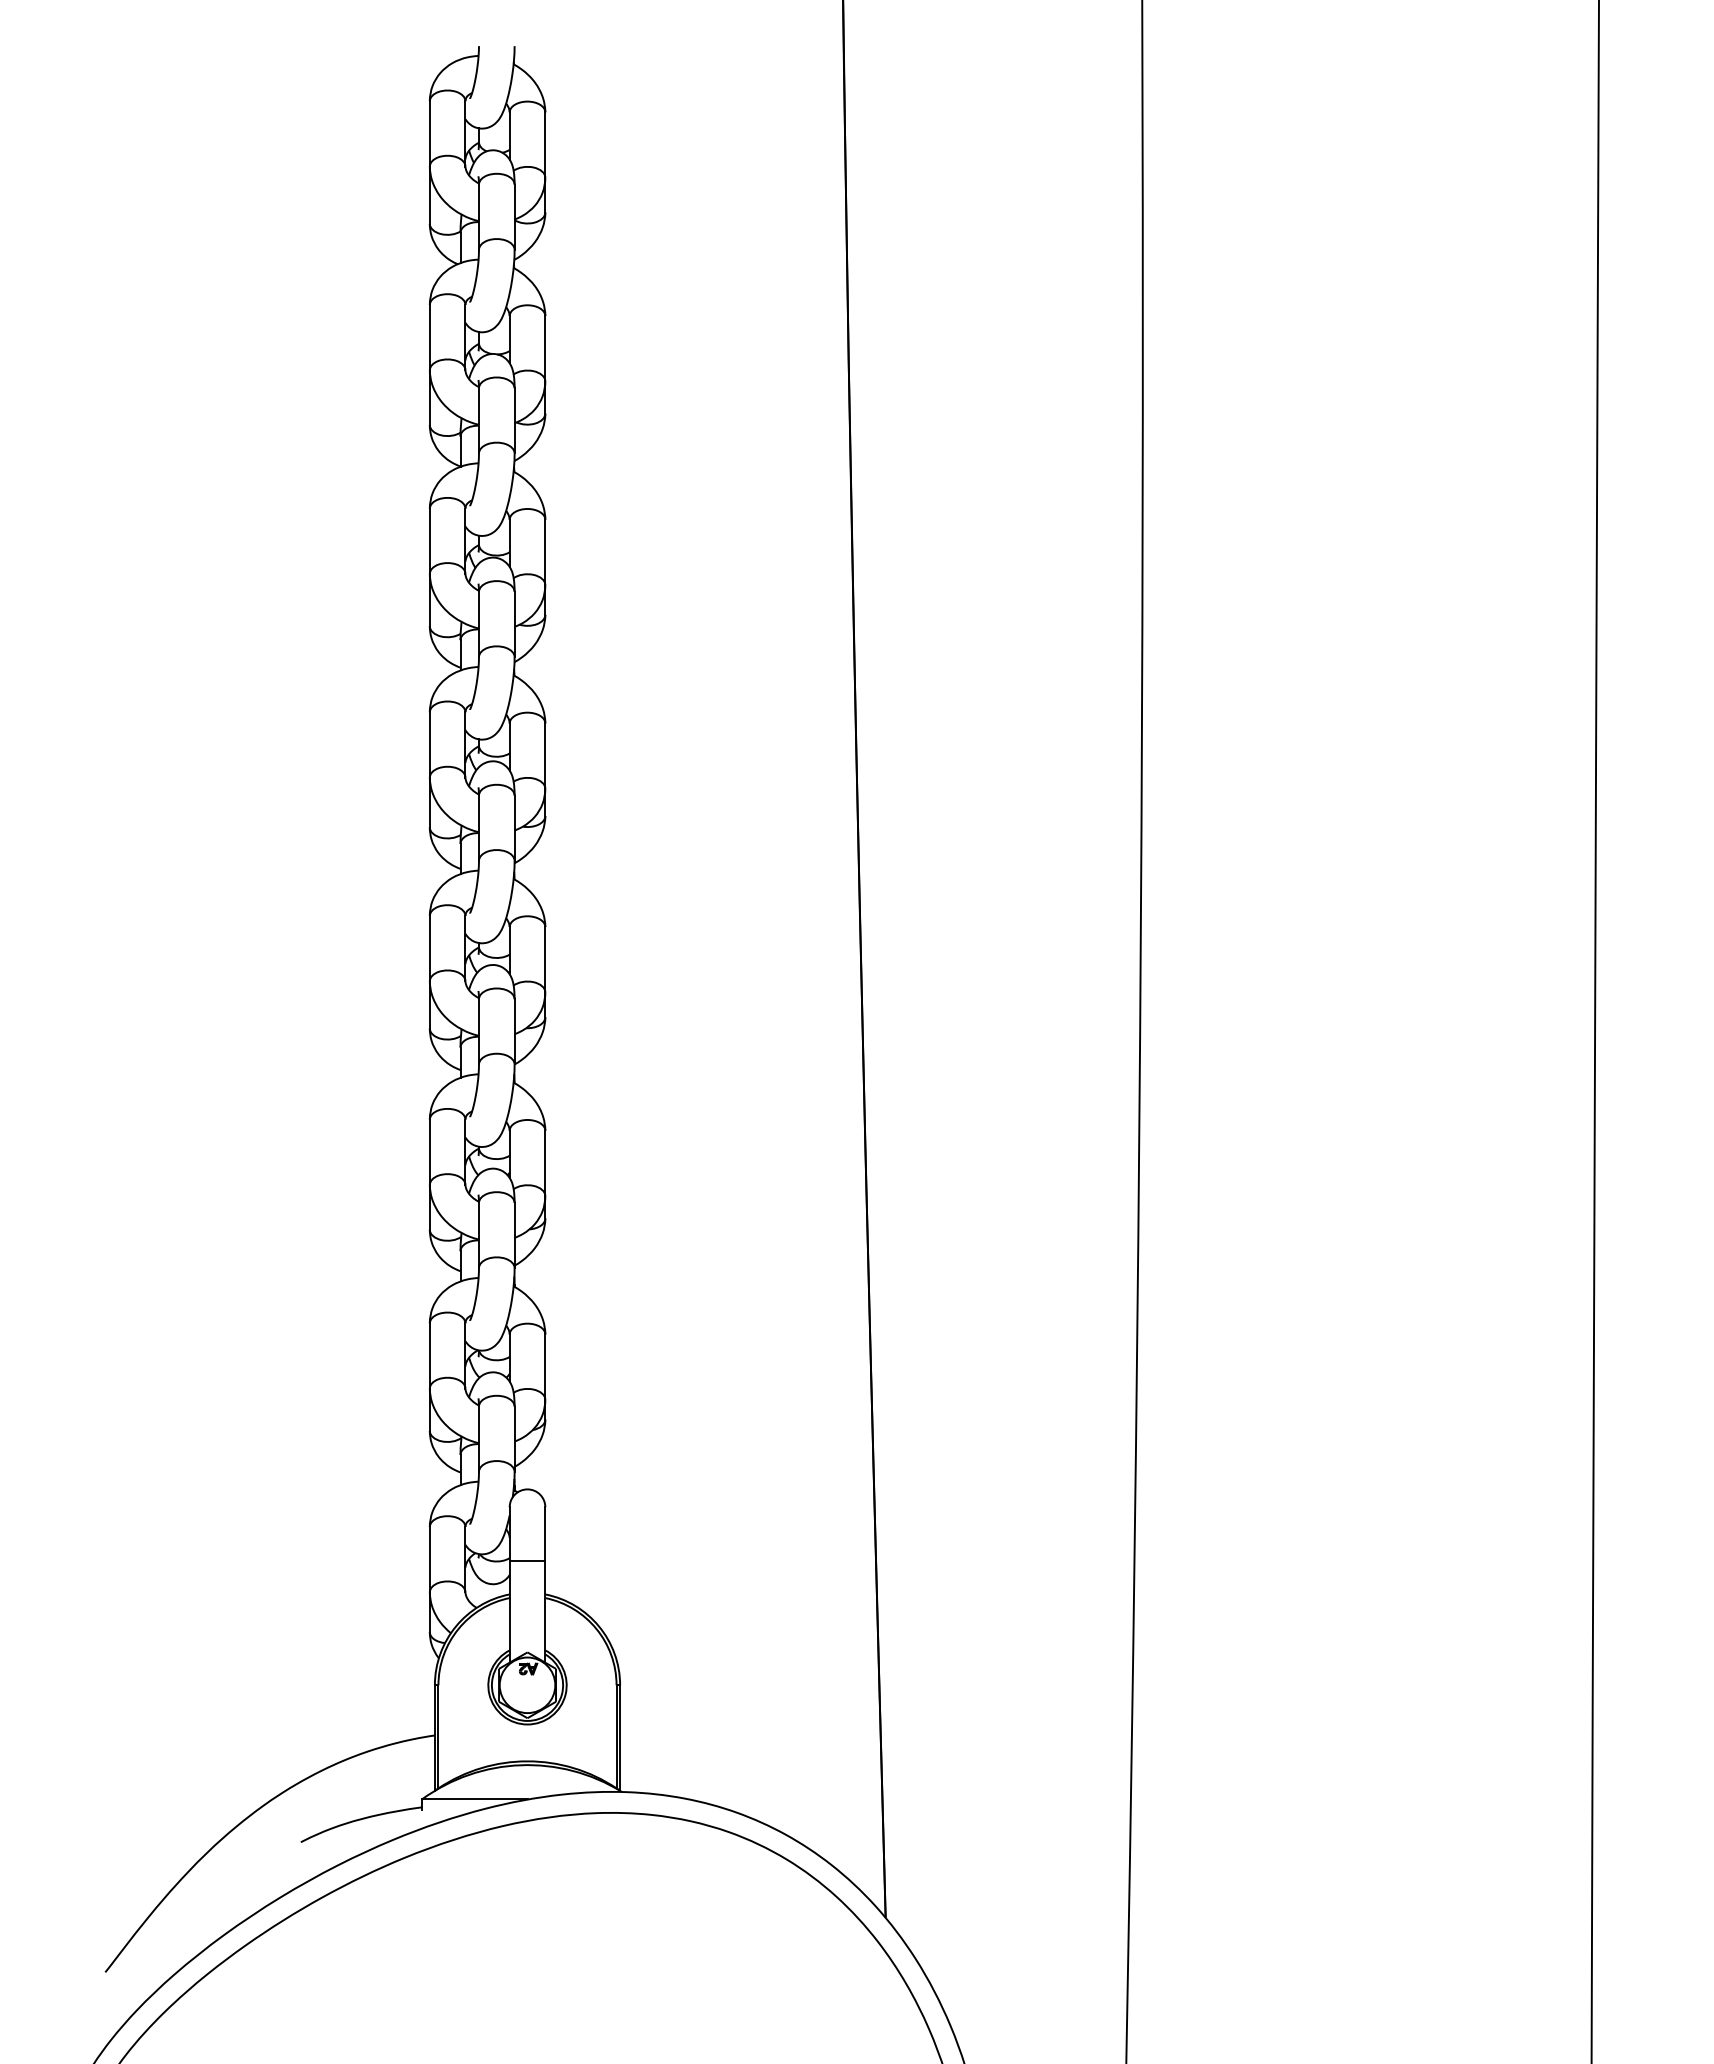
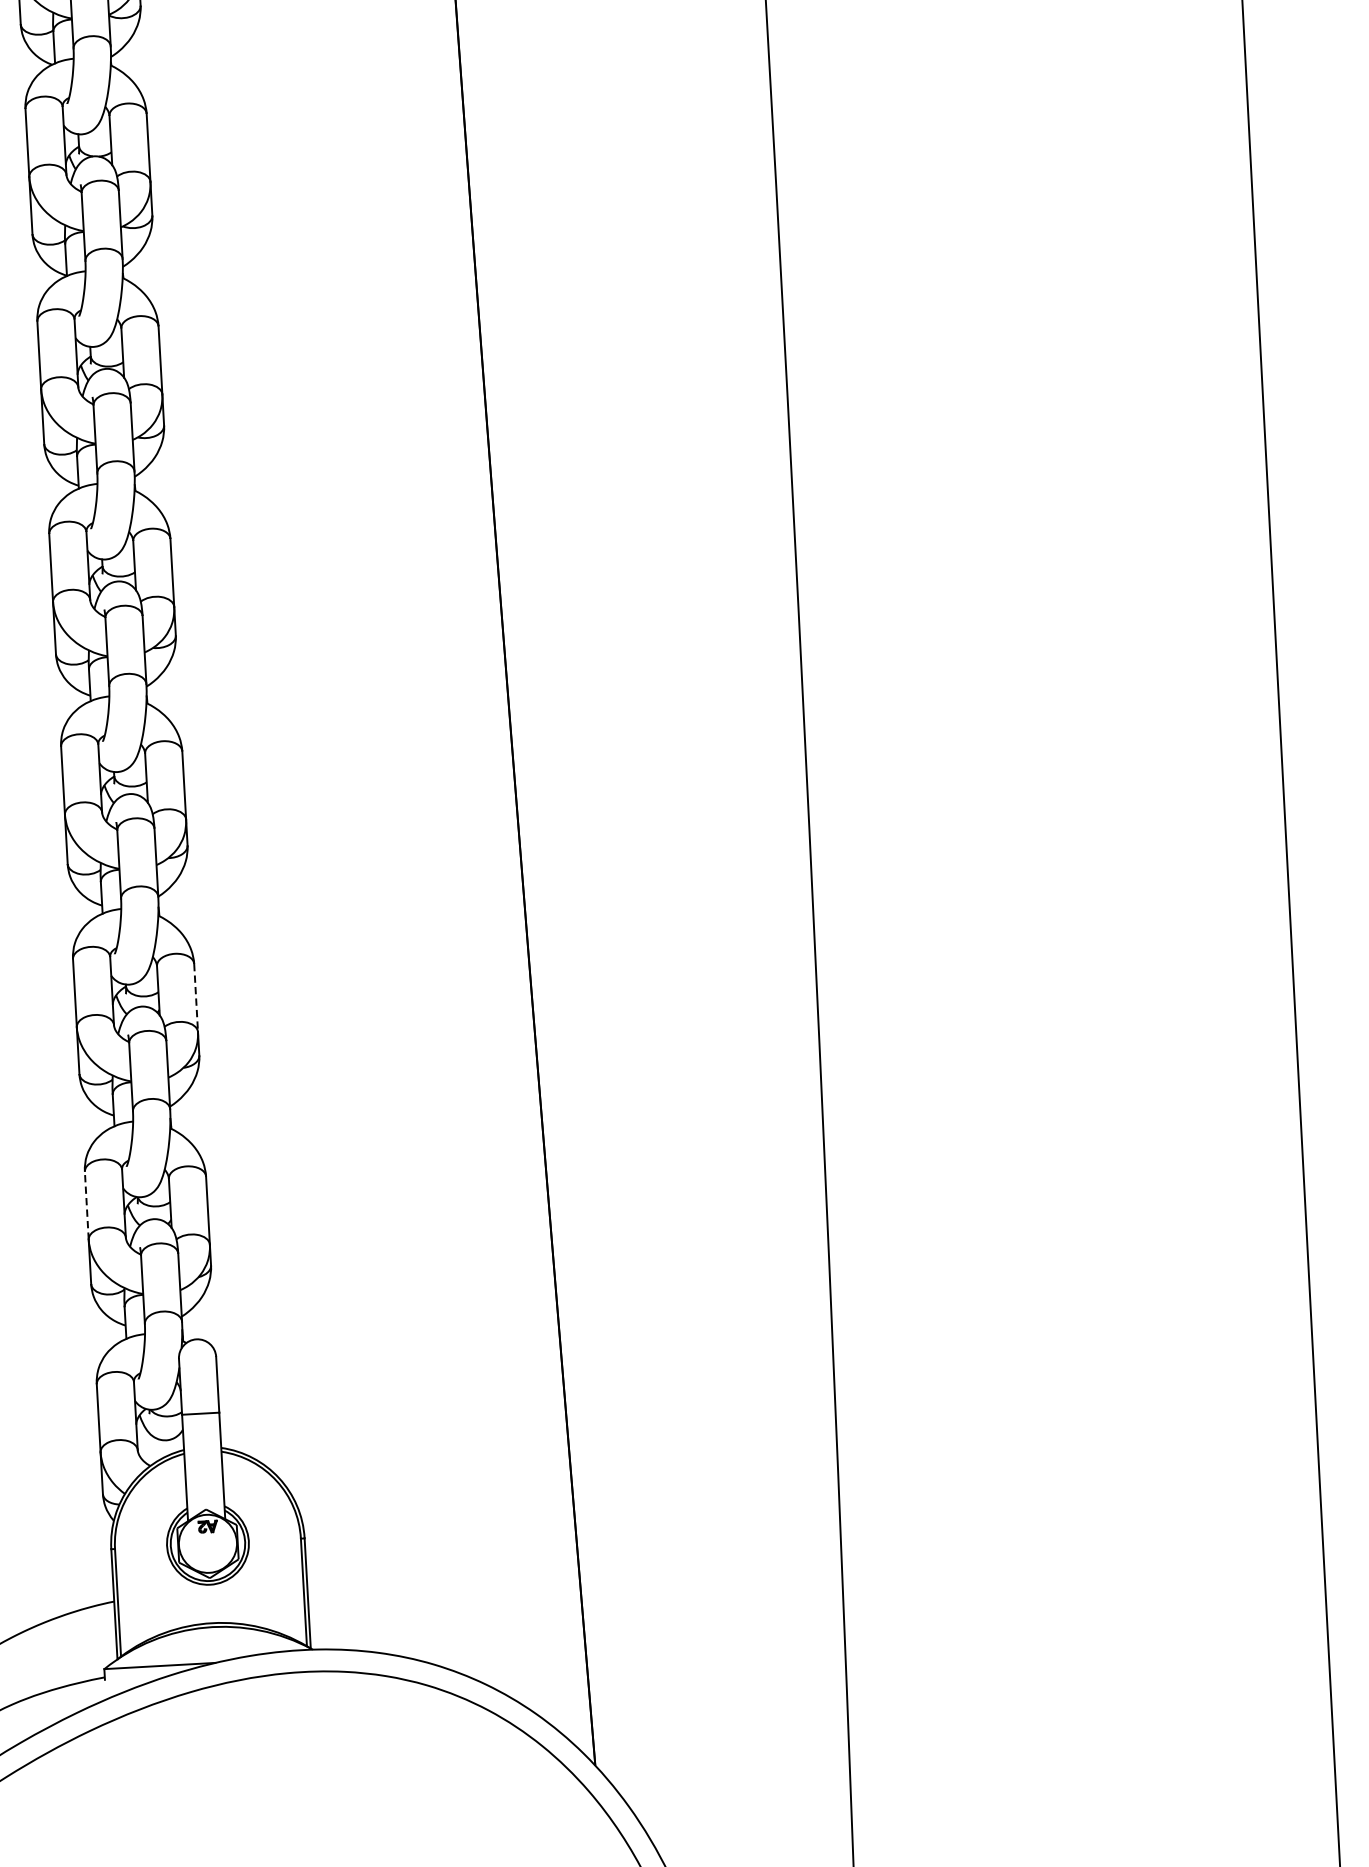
line: (545, 1163) -> (196, 998), solid -> dashed
line: (429, 1355) -> (86, 1205), solid -> dashed

